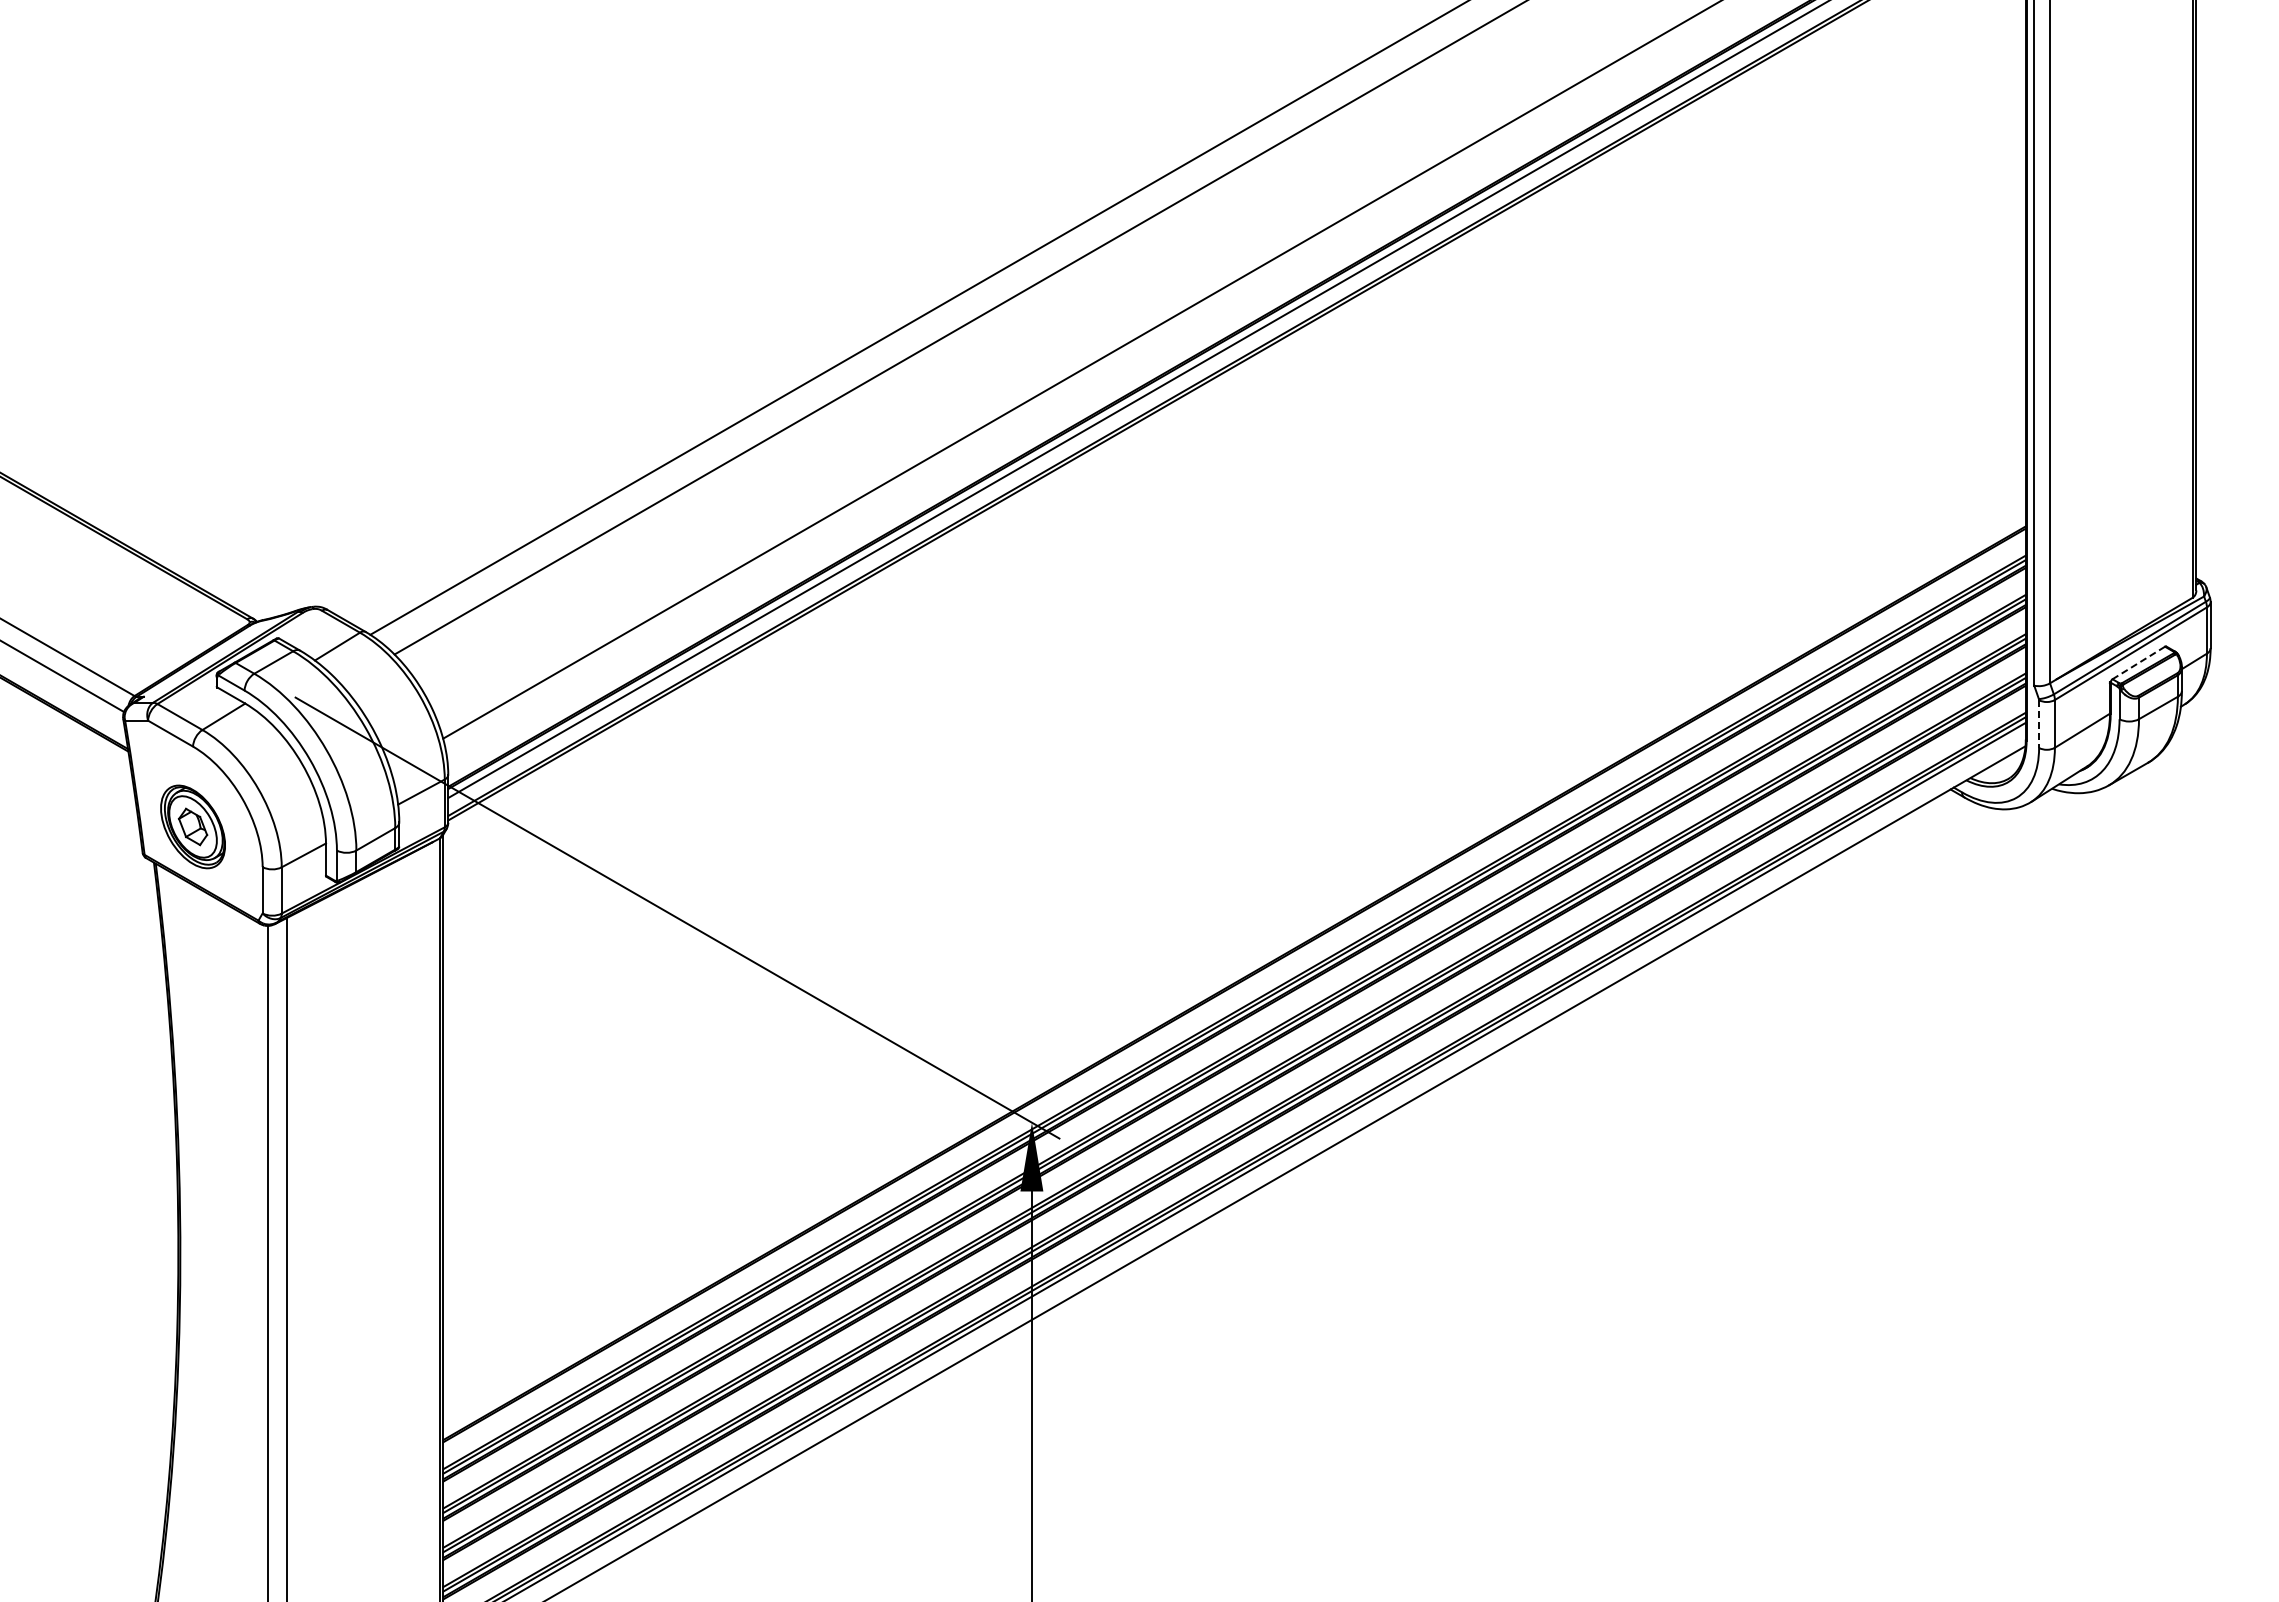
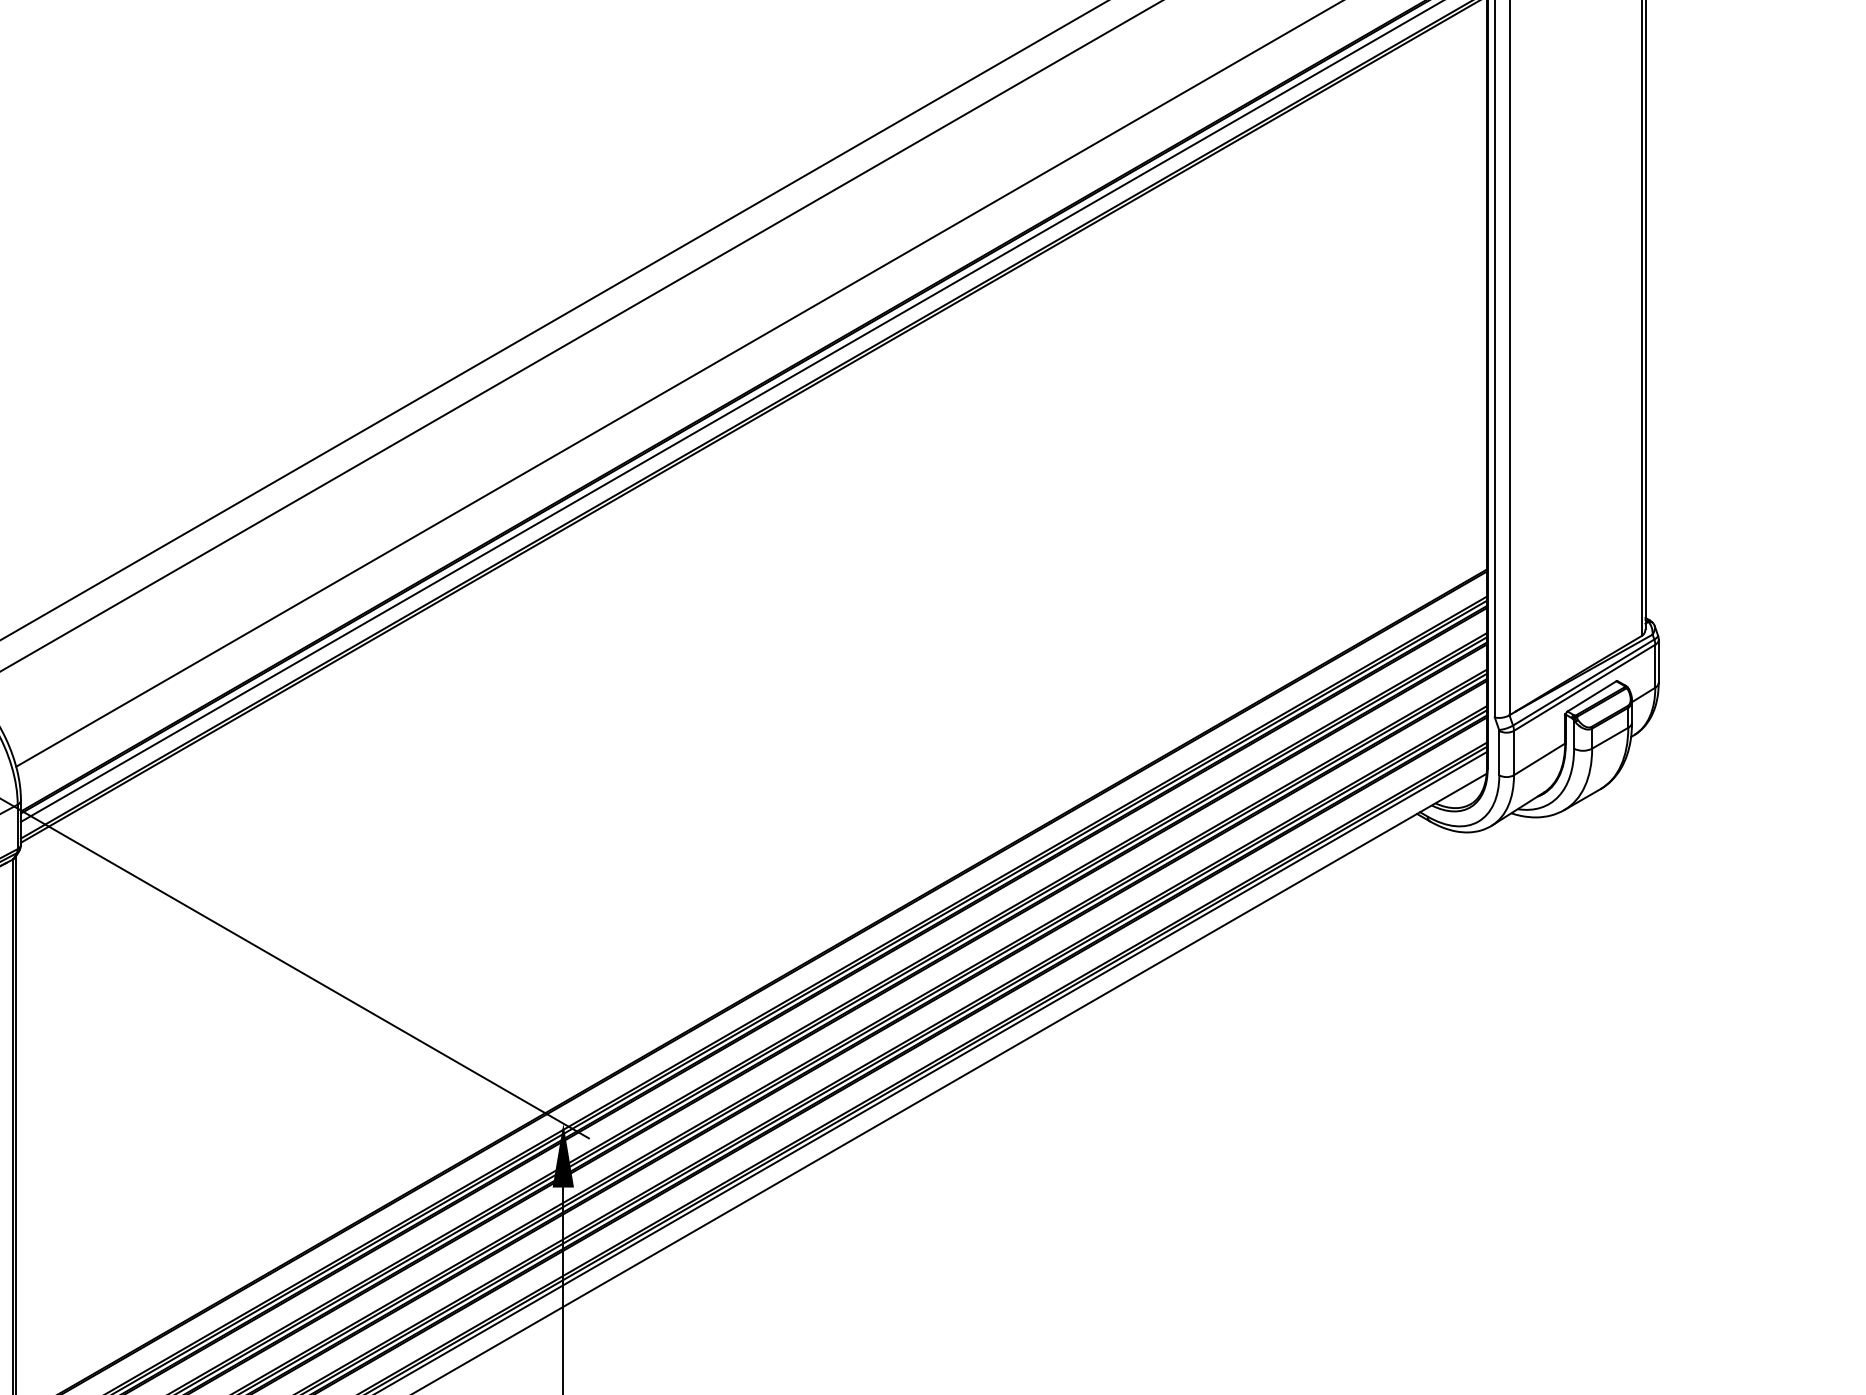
line: (2138, 662) -> (1591, 695), dashed -> solid
line: (2039, 724) -> (1499, 753), dashed -> solid

